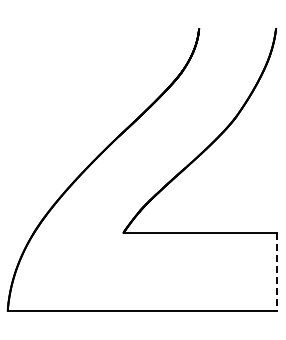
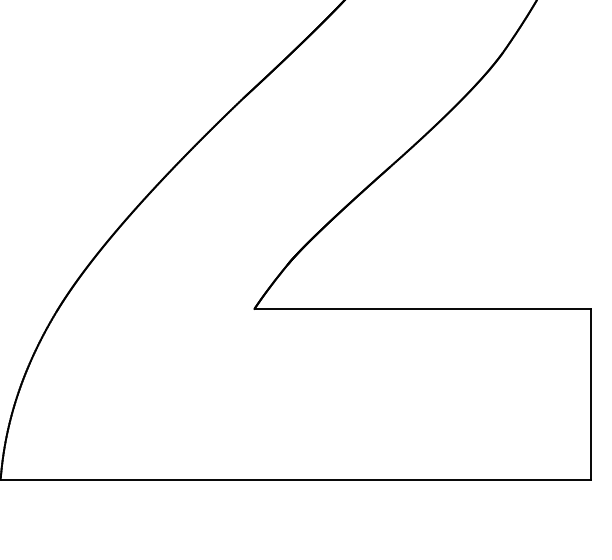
line: (277, 271) -> (591, 393), dashed -> solid

